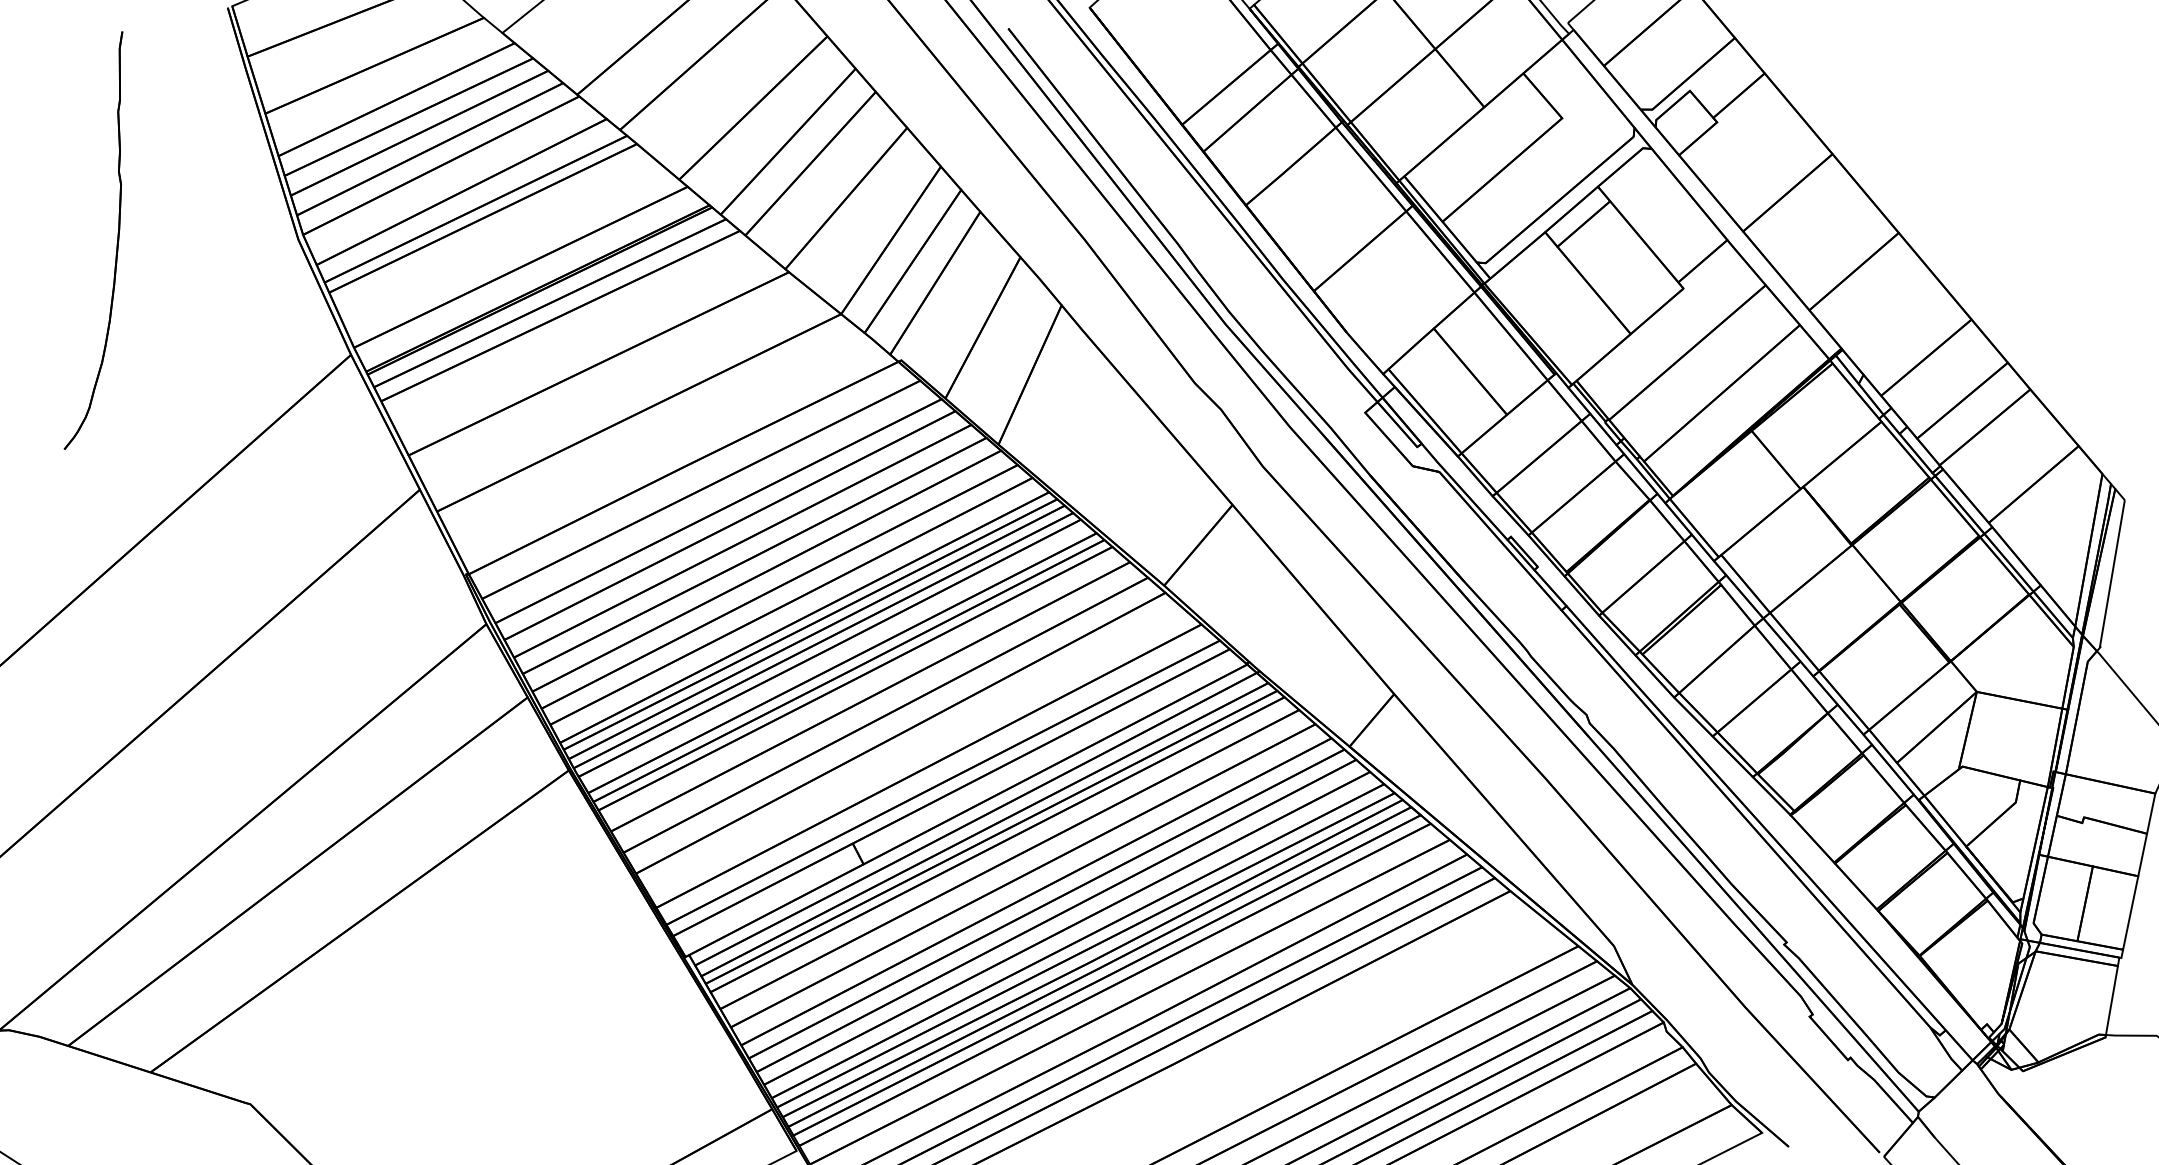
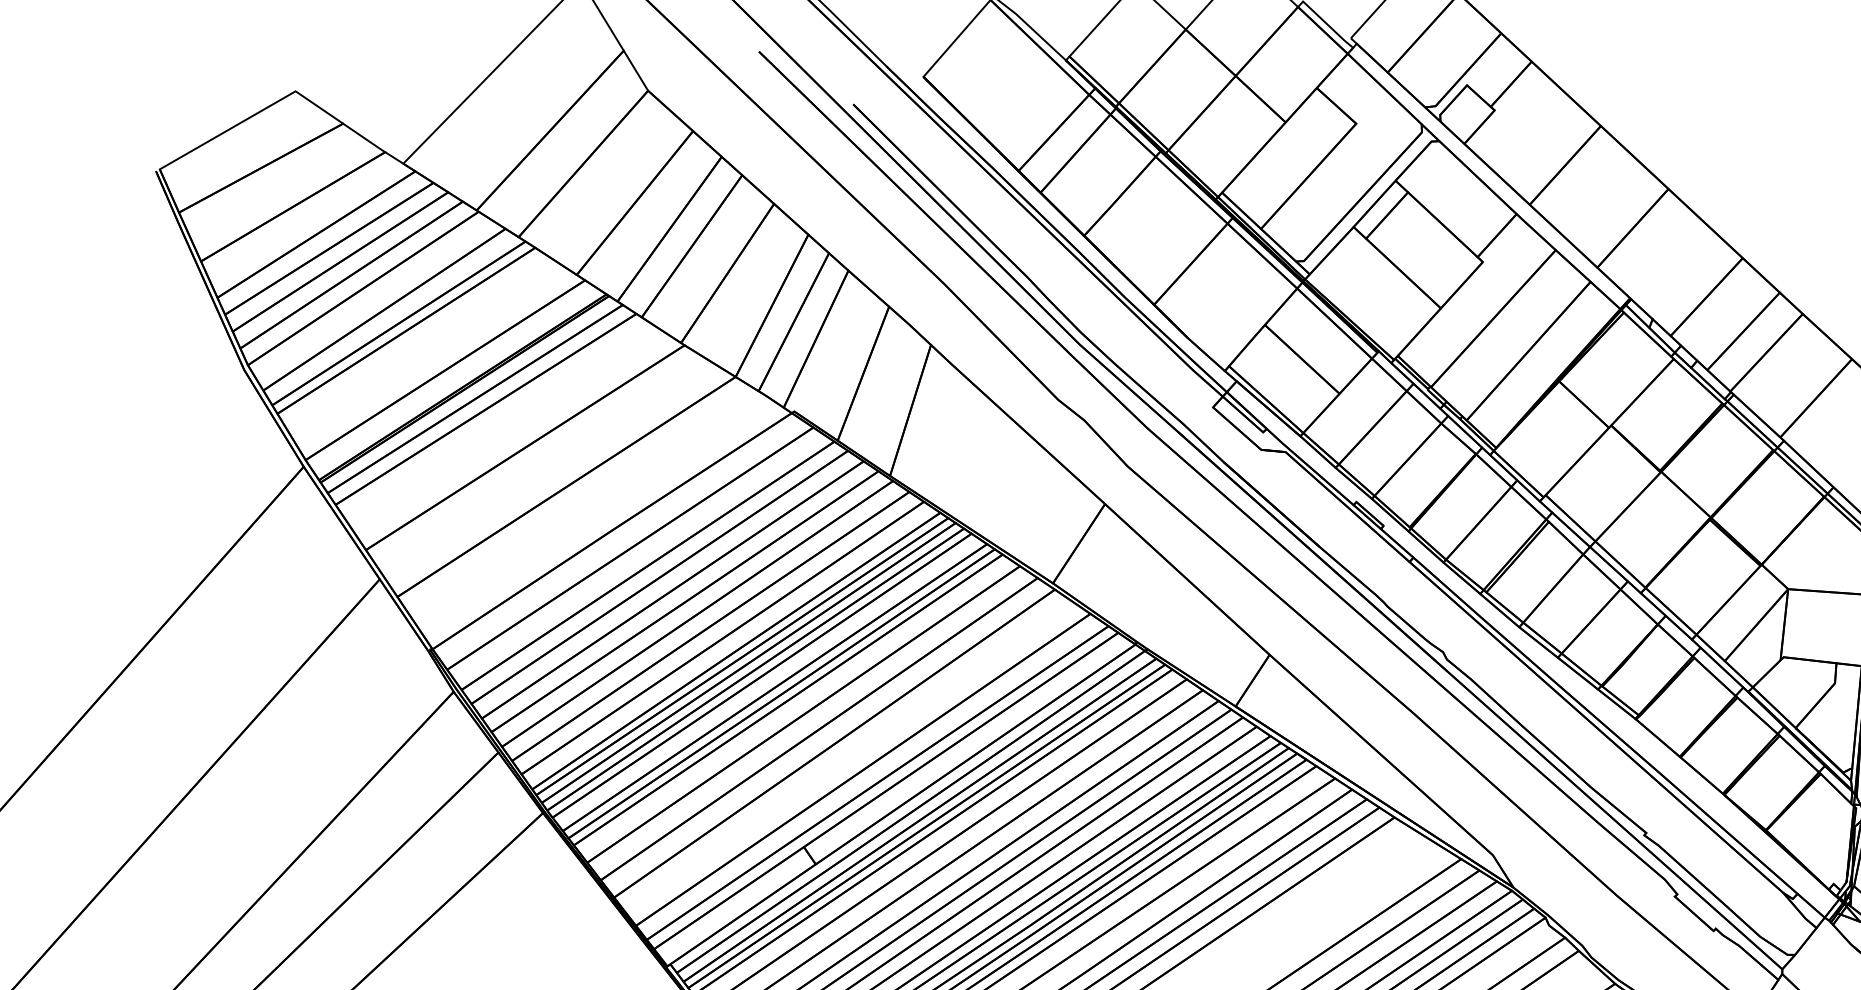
part: (116, 244) -> (82, 394), removed

